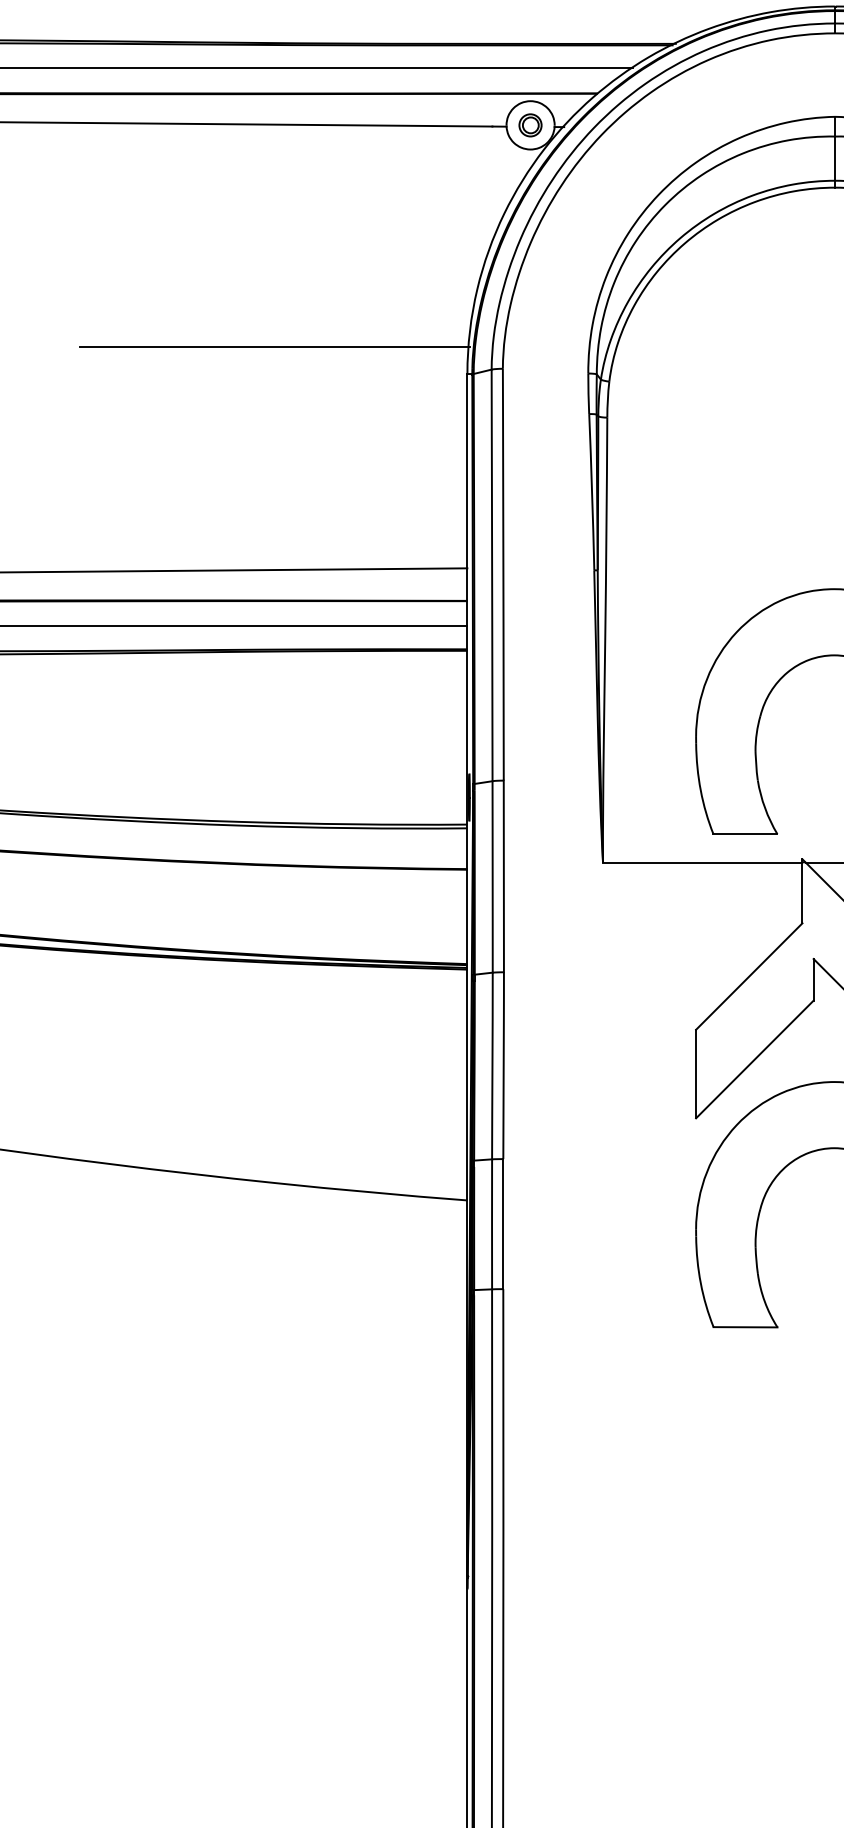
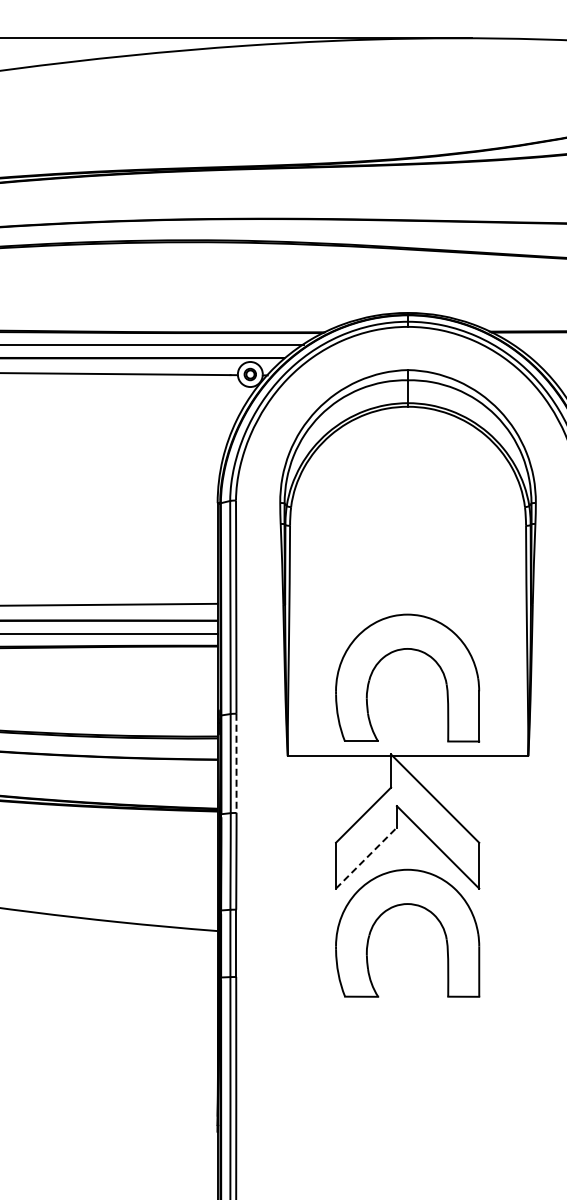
line: (273, 347) -> (117, 489), removed
line: (503, 876) -> (236, 763), solid -> dashed
line: (754, 1058) -> (366, 857), solid -> dashed

